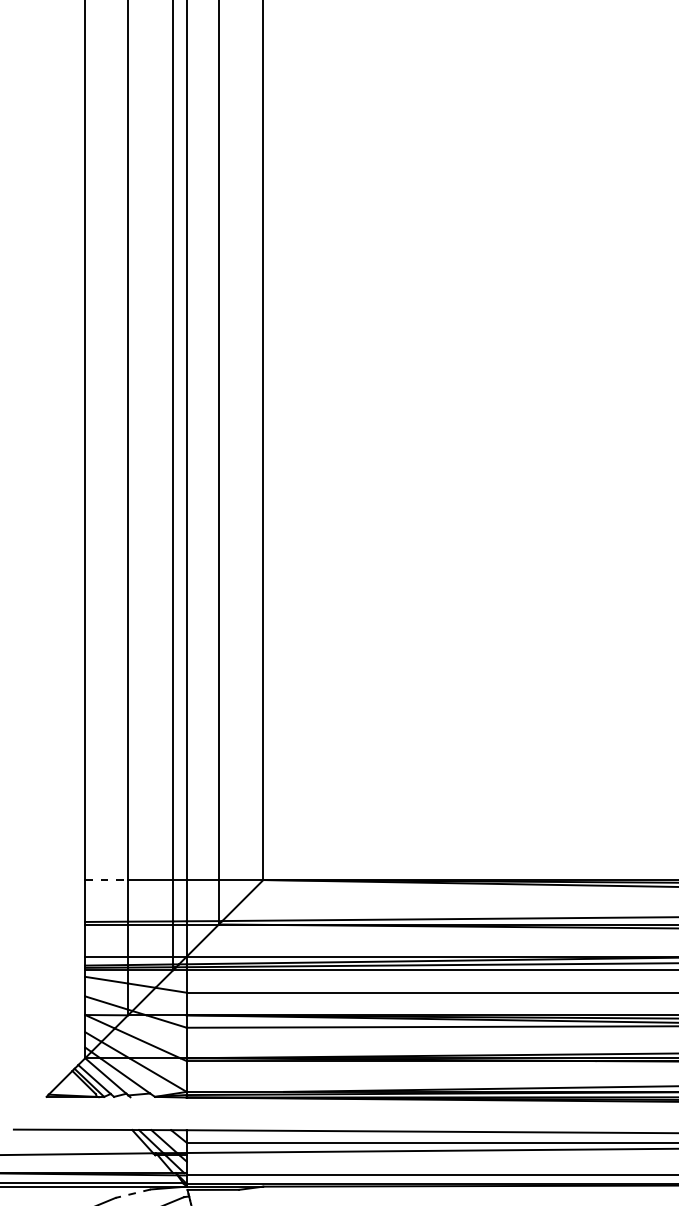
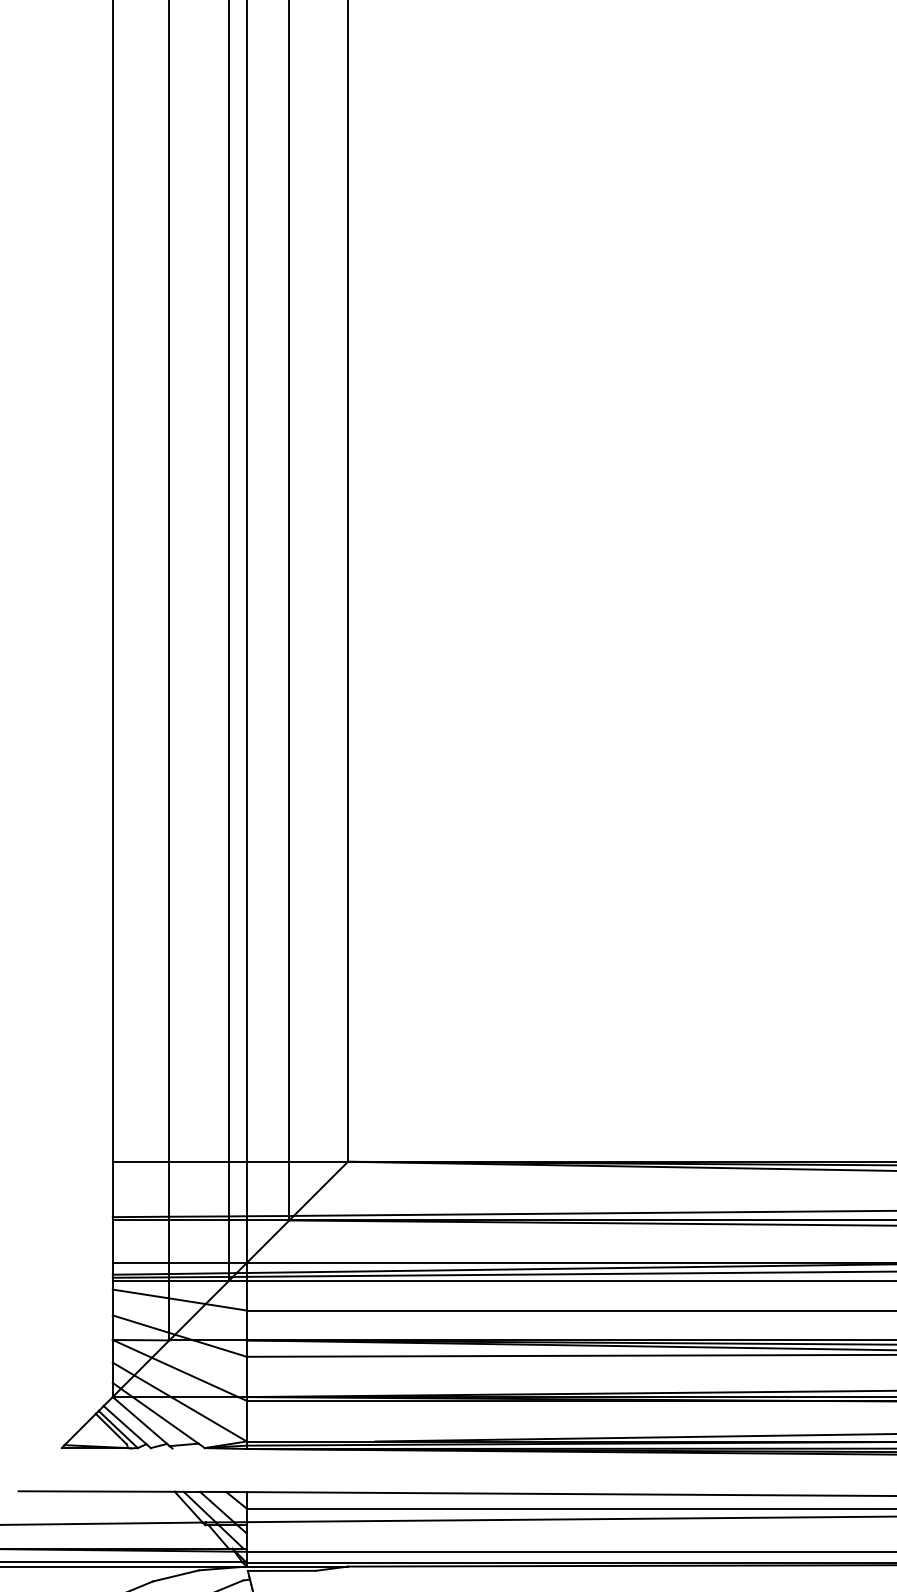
line: (106, 879) -> (141, 1161), dashed -> solid
line: (133, 1193) -> (176, 1575), dashed -> solid

